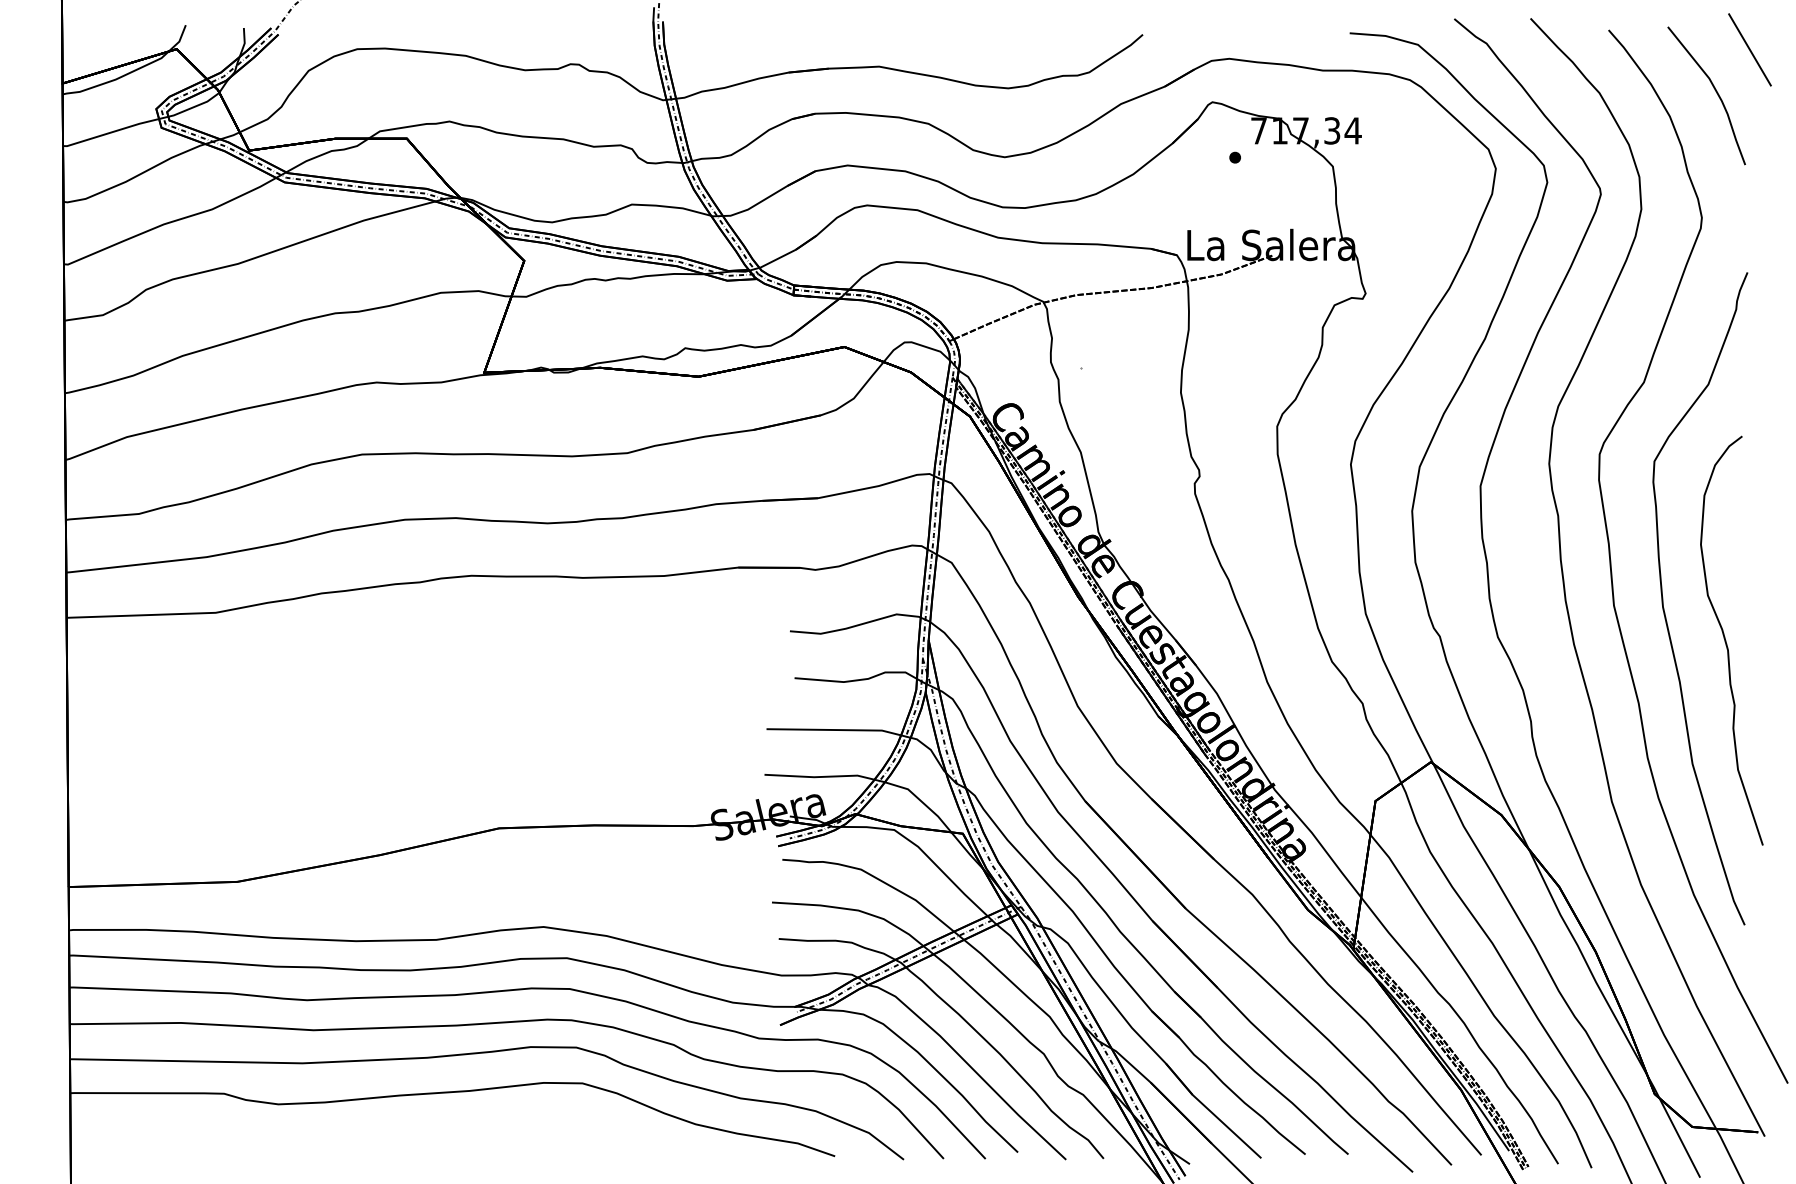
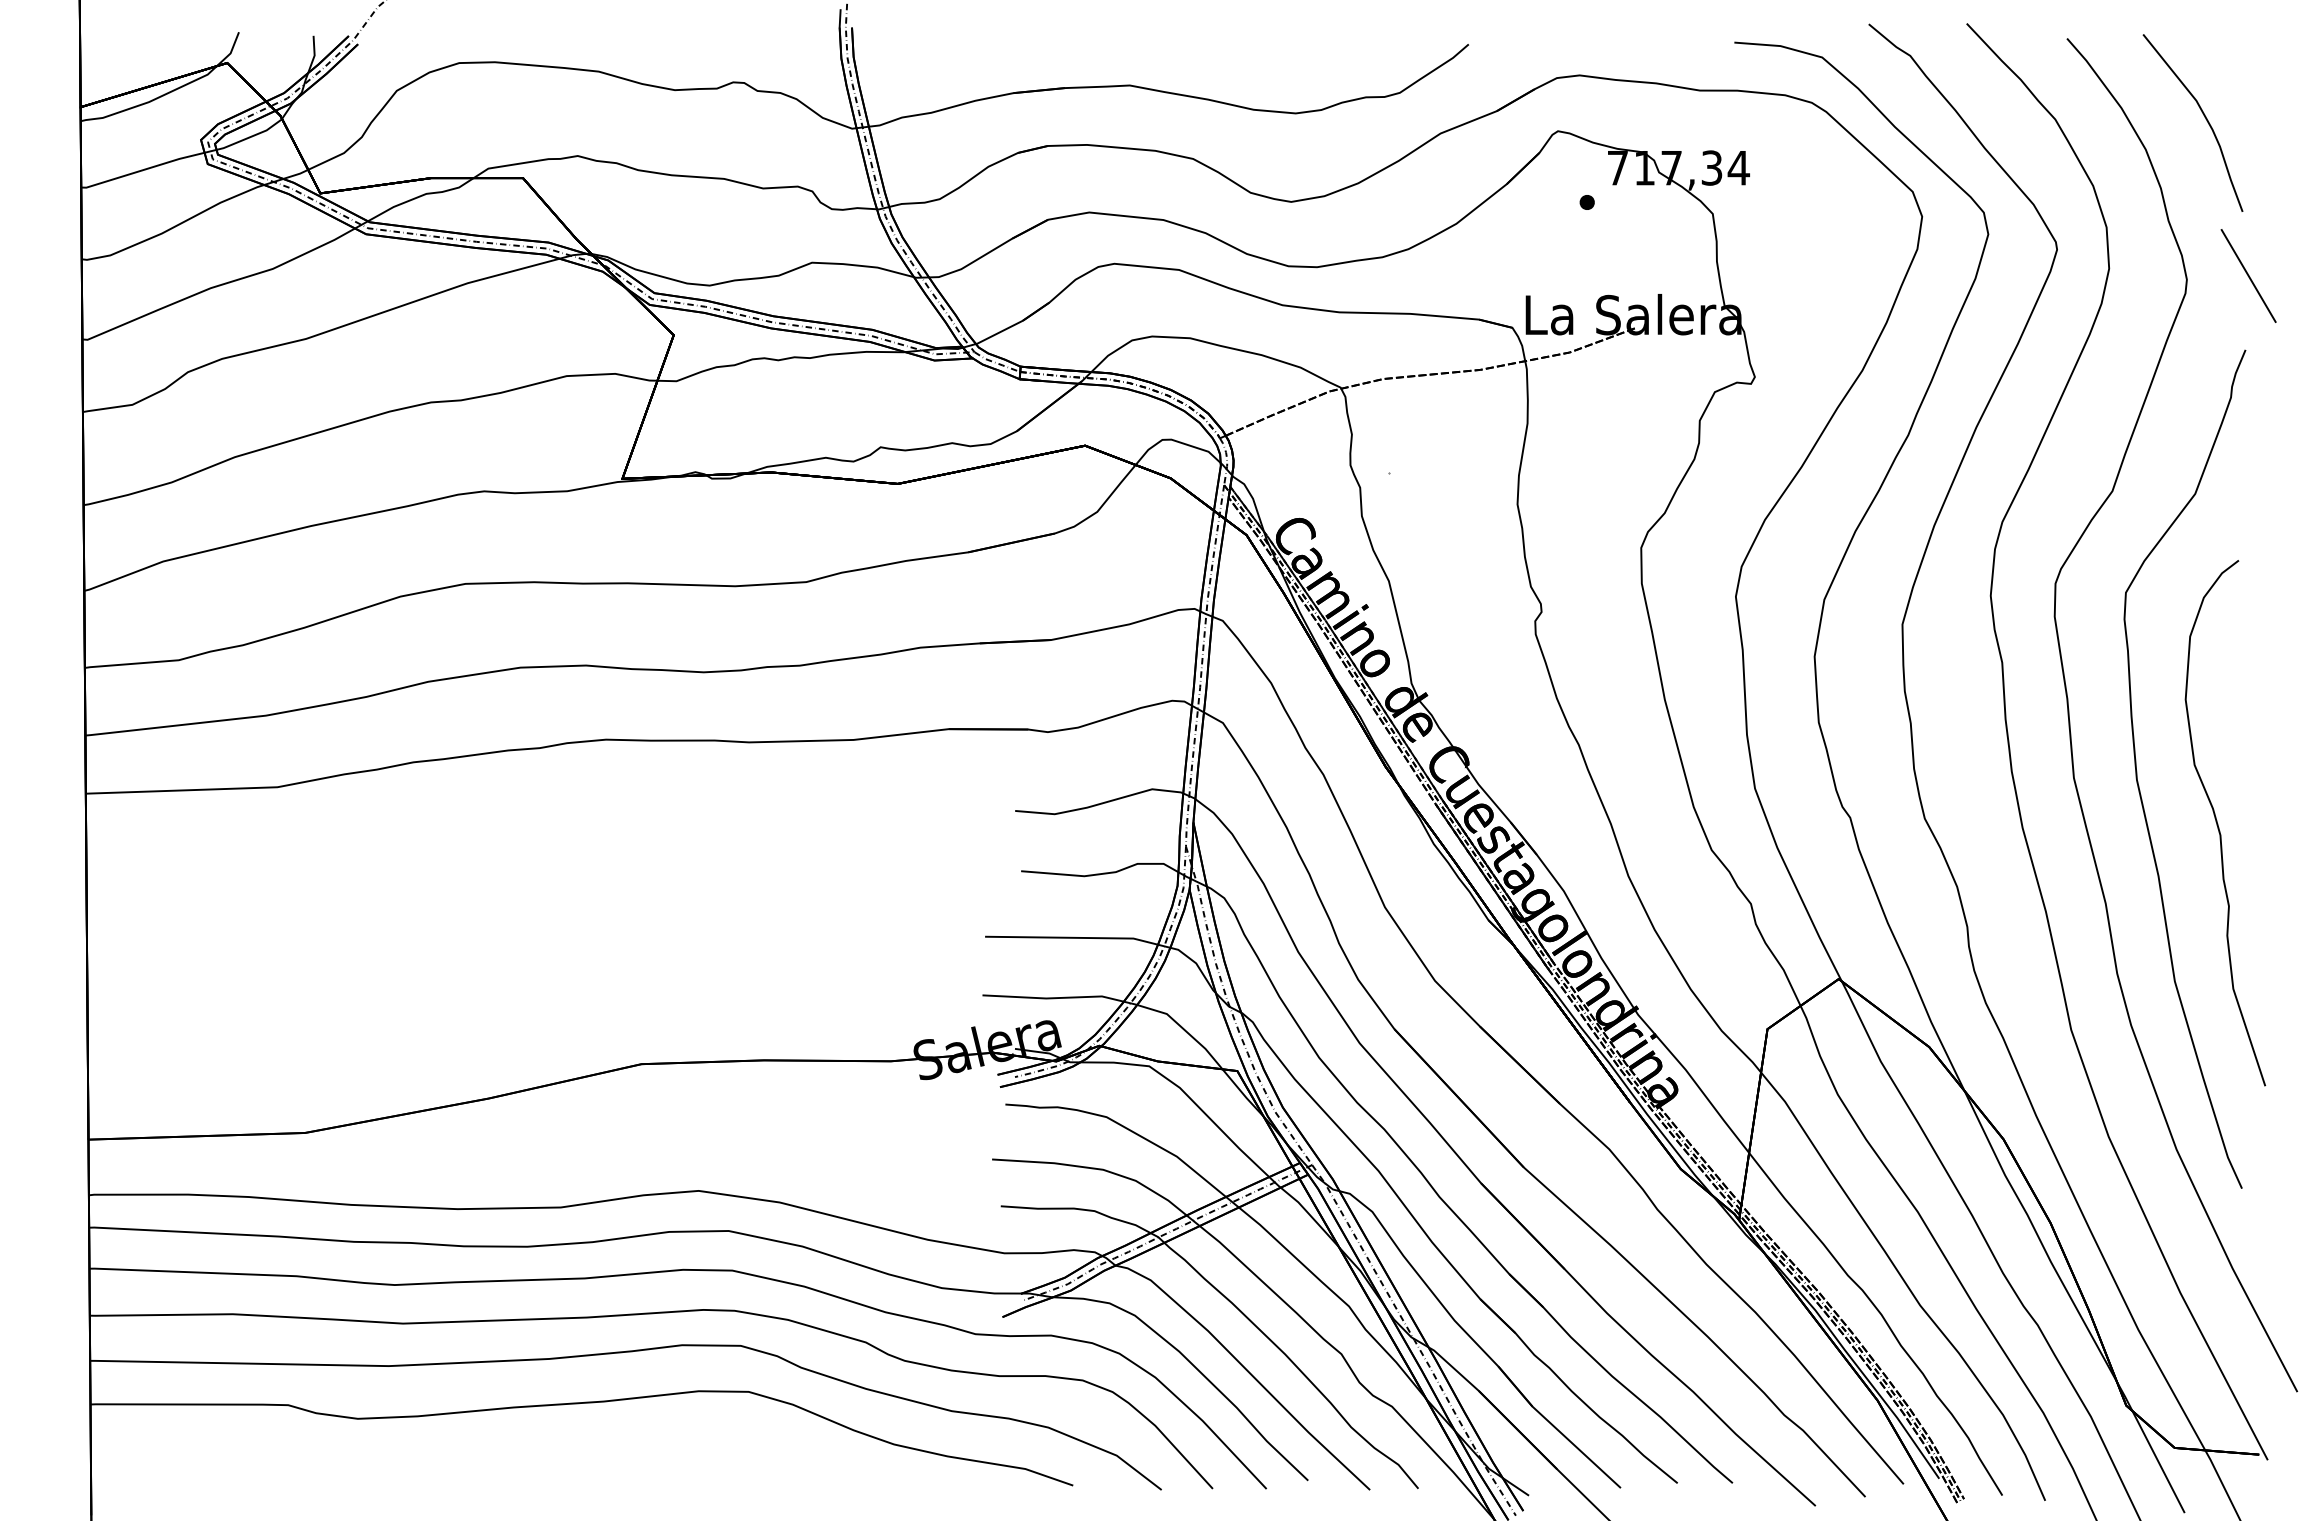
line: (1749, 49) -> (2248, 275), moved

